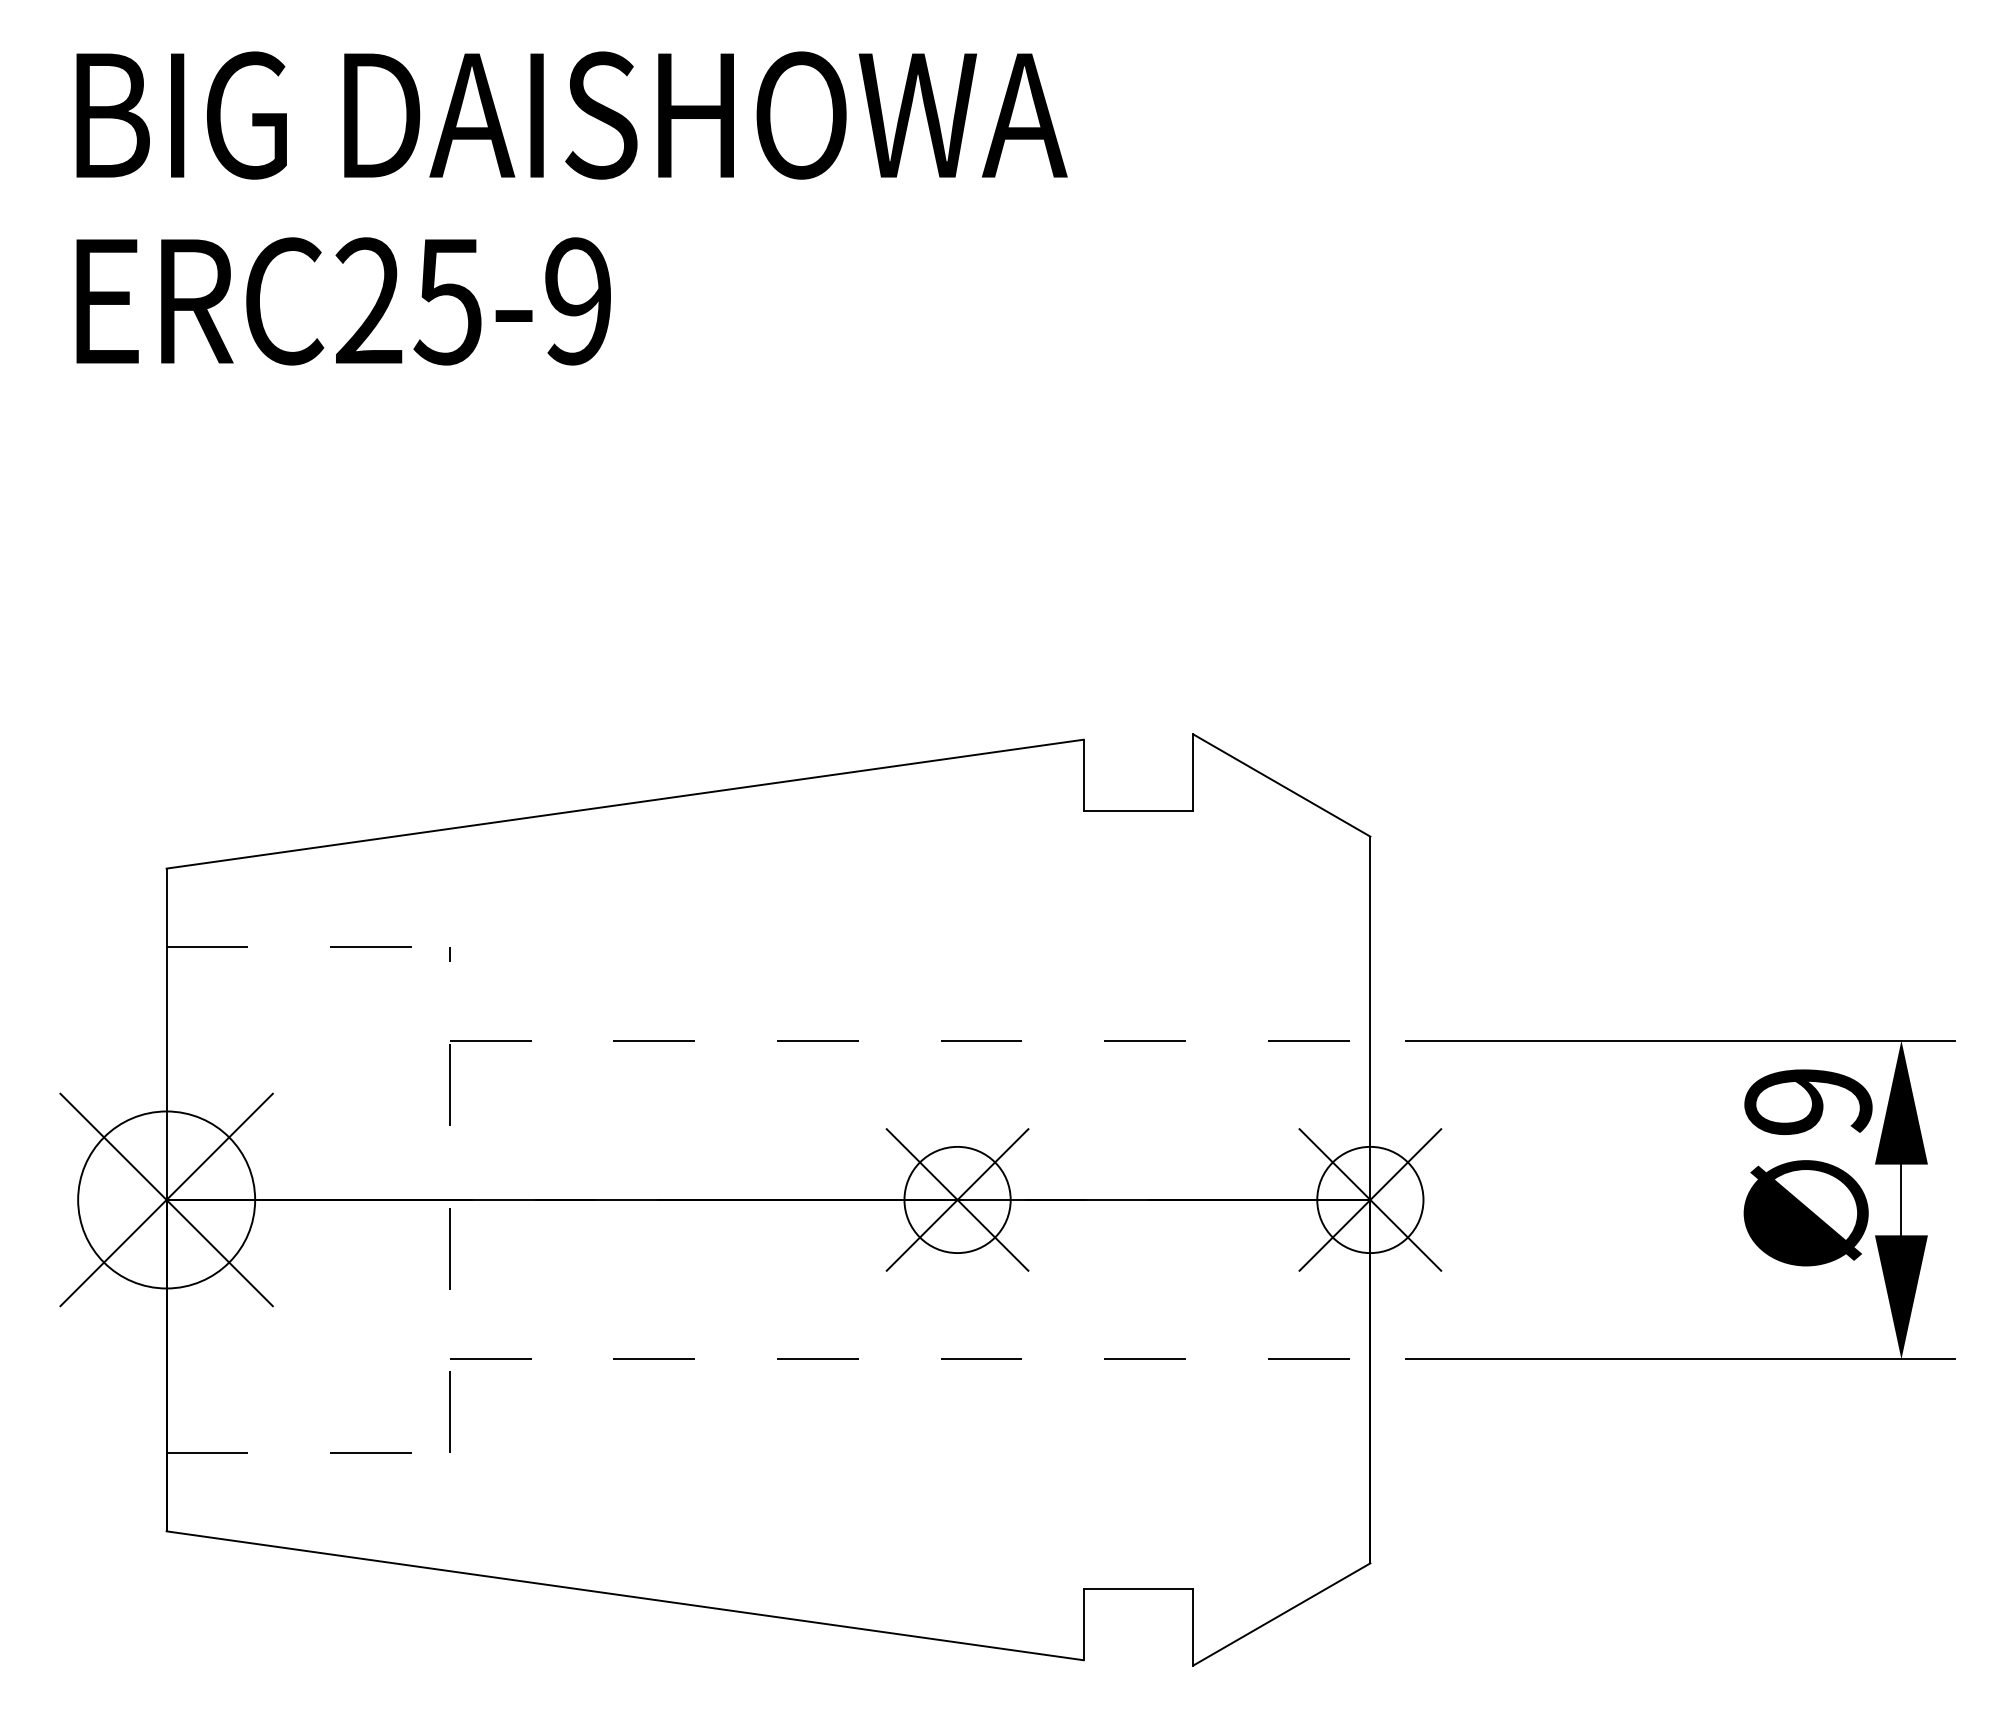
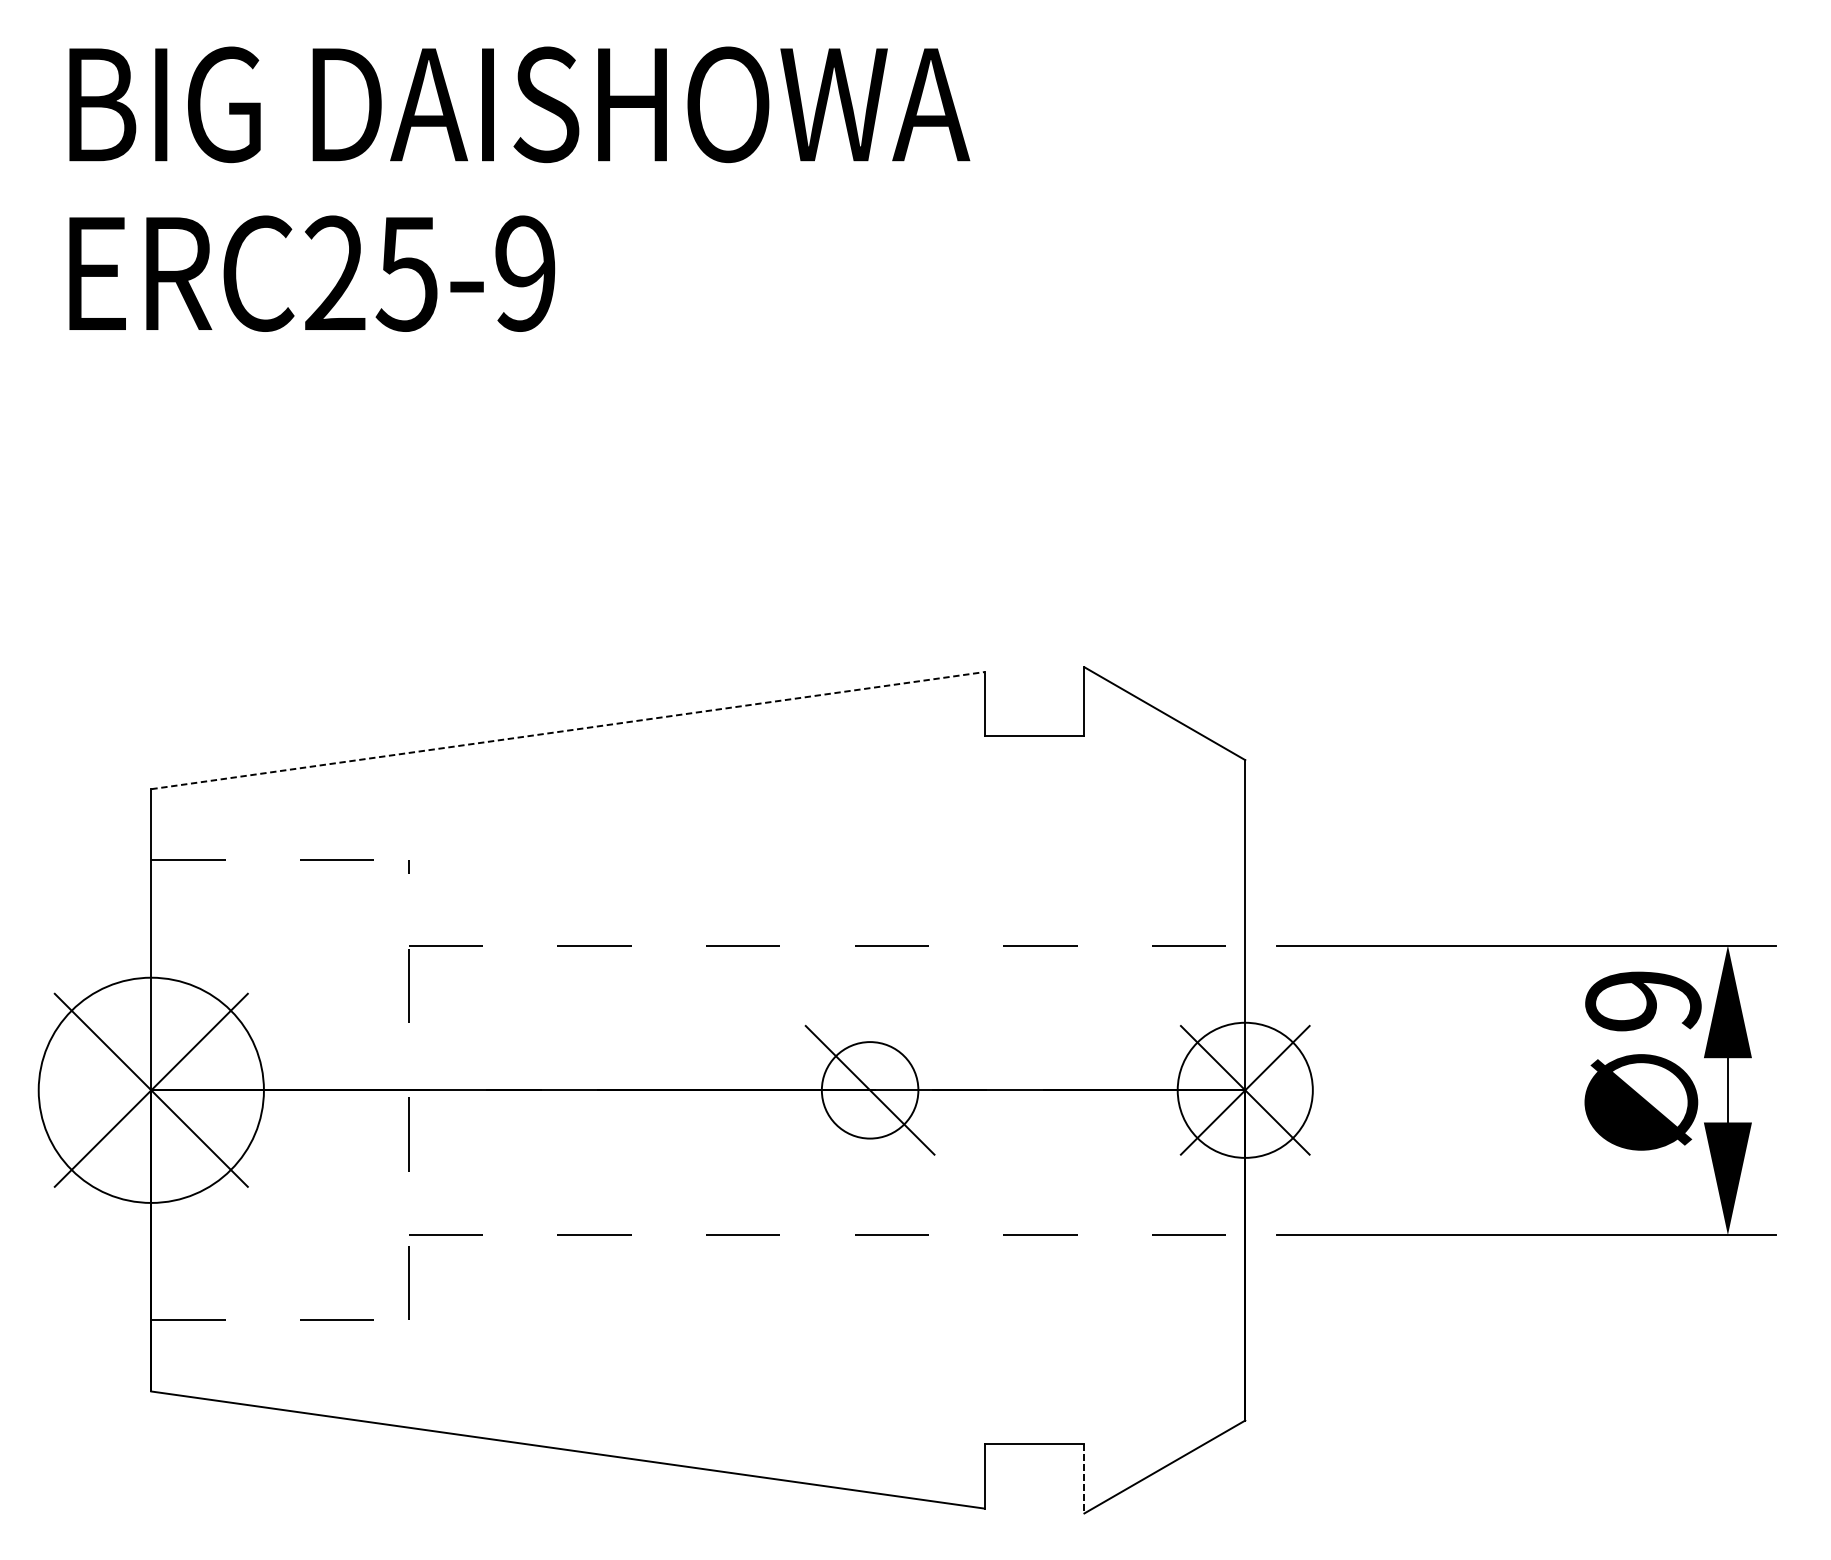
line: (625, 804) -> (568, 730), solid -> dashed
circle: (166, 1199) -> (151, 1089), size x1.4
line: (957, 1199) -> (870, 1089), removed
circle: (1370, 1199) -> (1245, 1089), size x1.4
line: (1193, 1627) -> (1084, 1478), solid -> dashed

